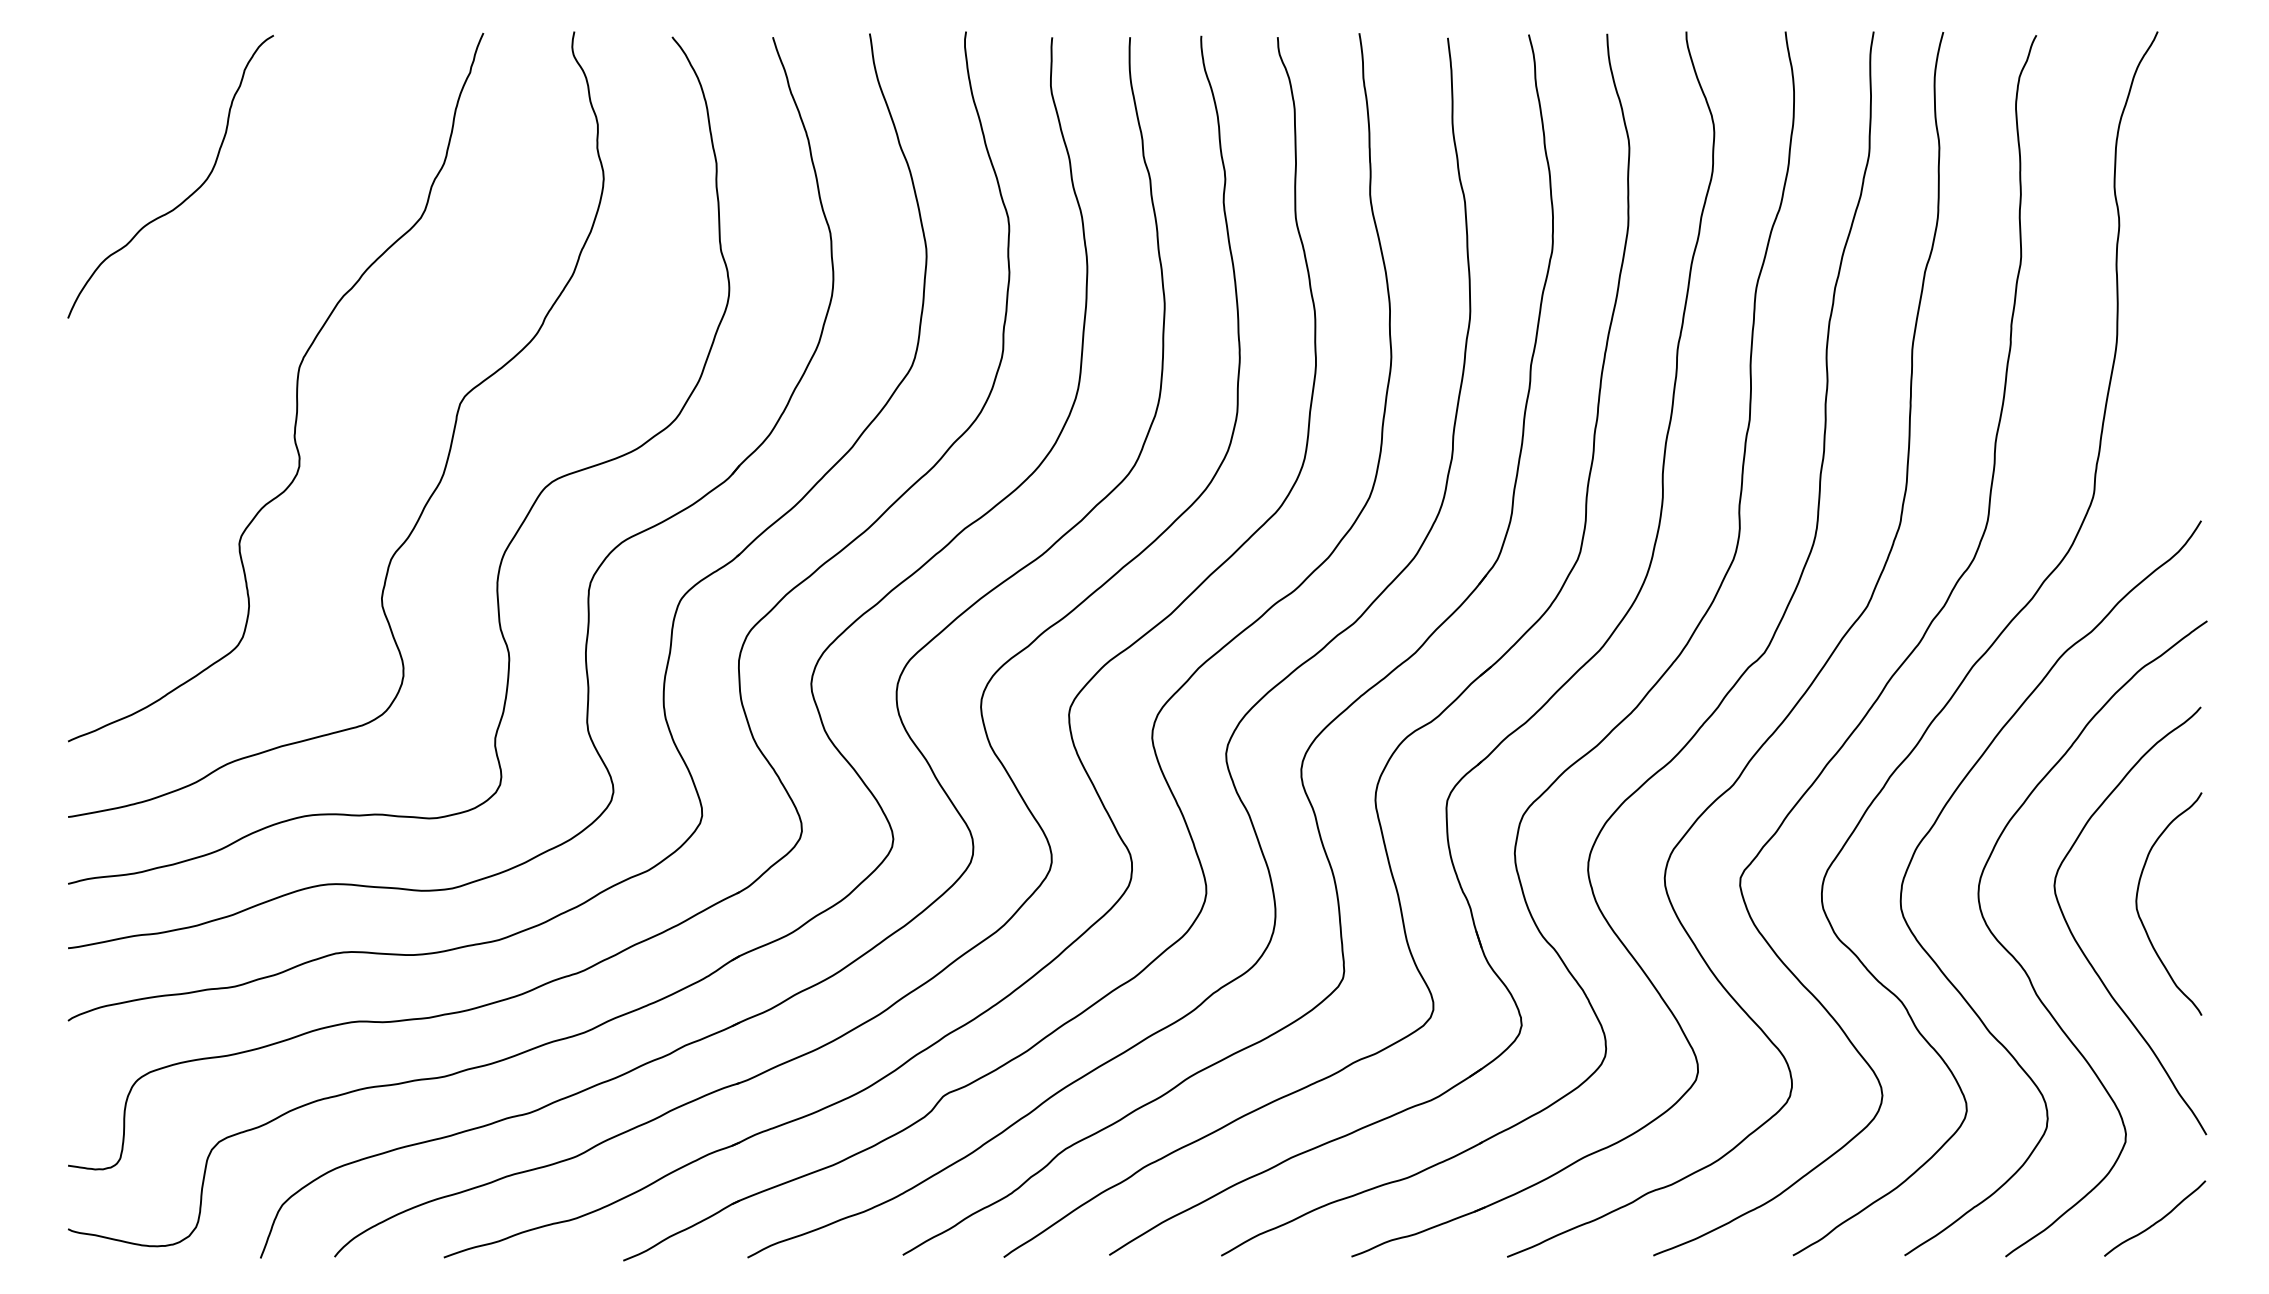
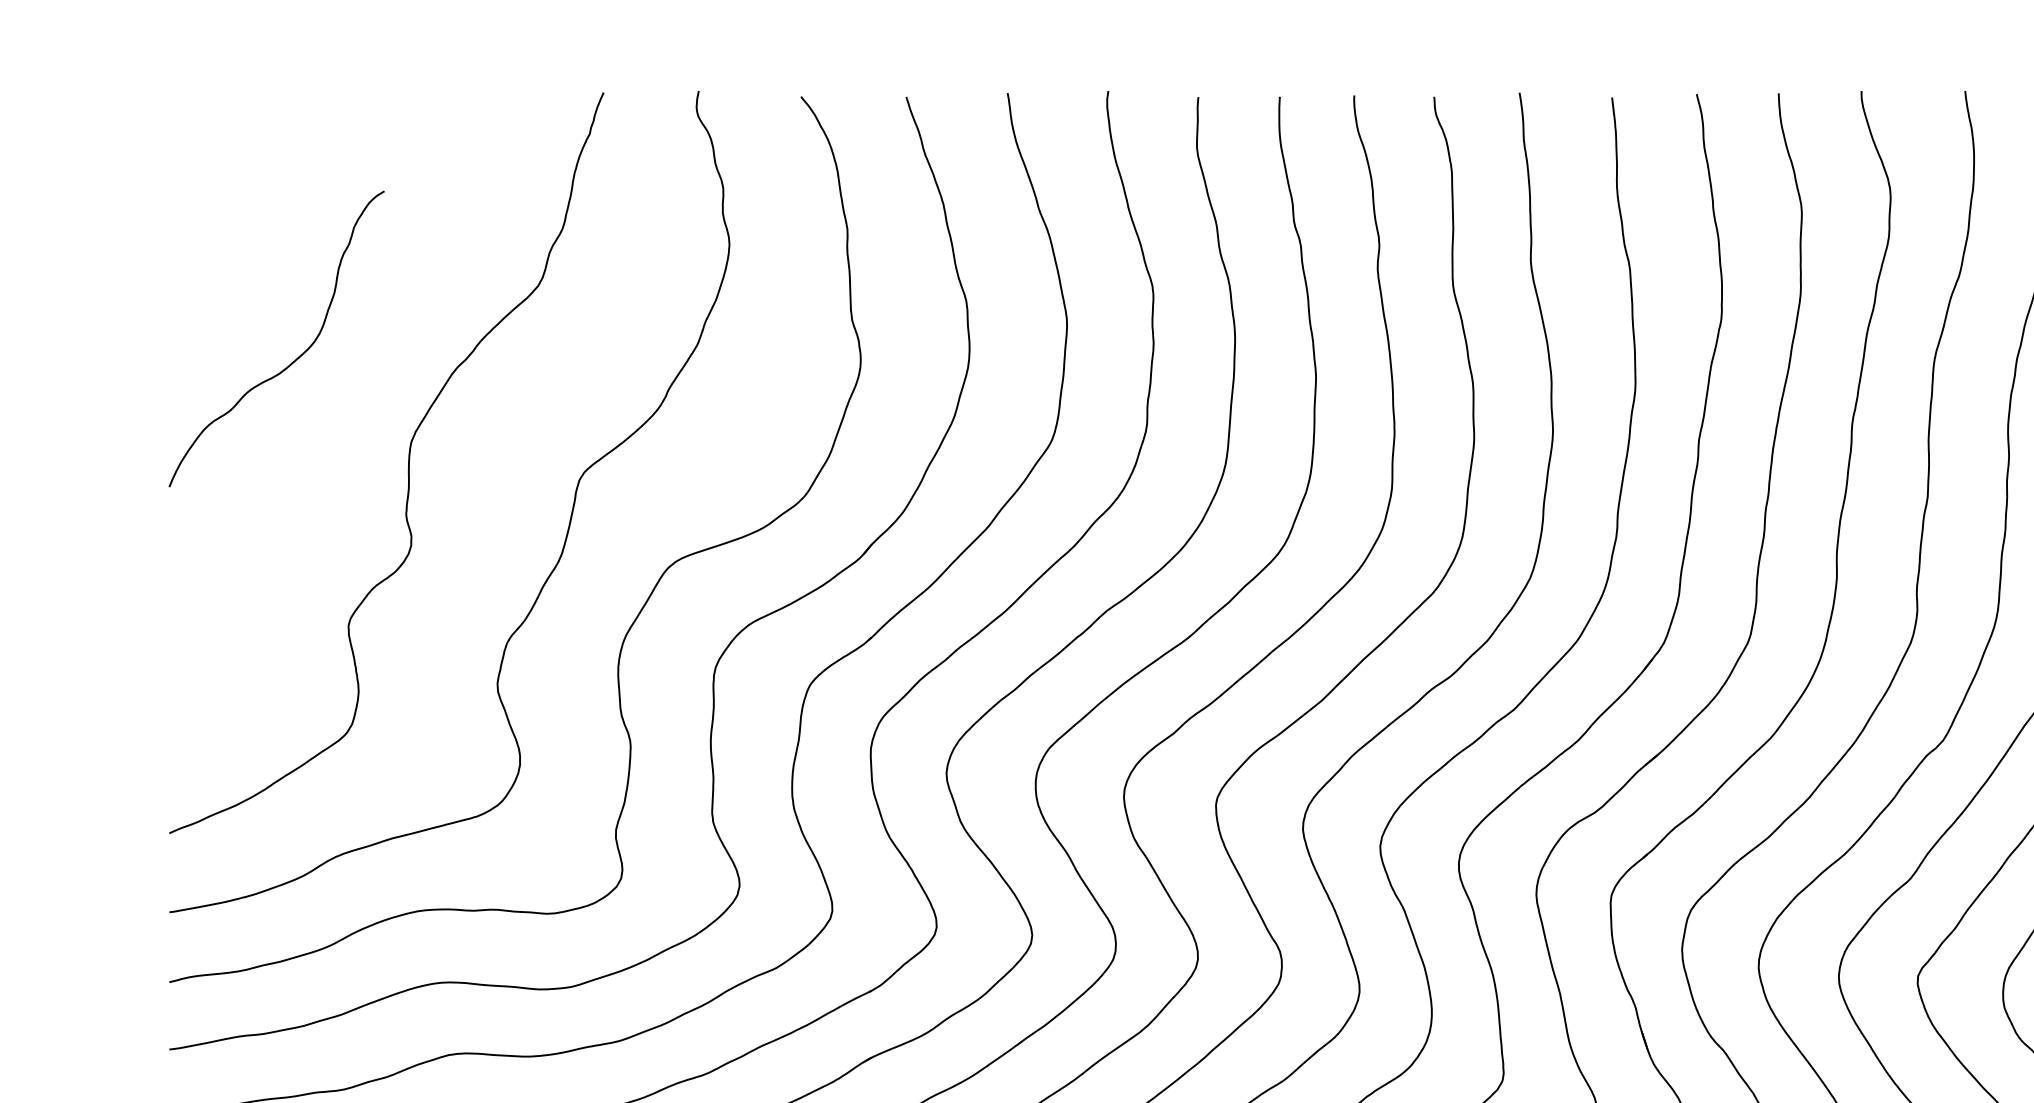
curve: (185, 198) -> (292, 361), moved

